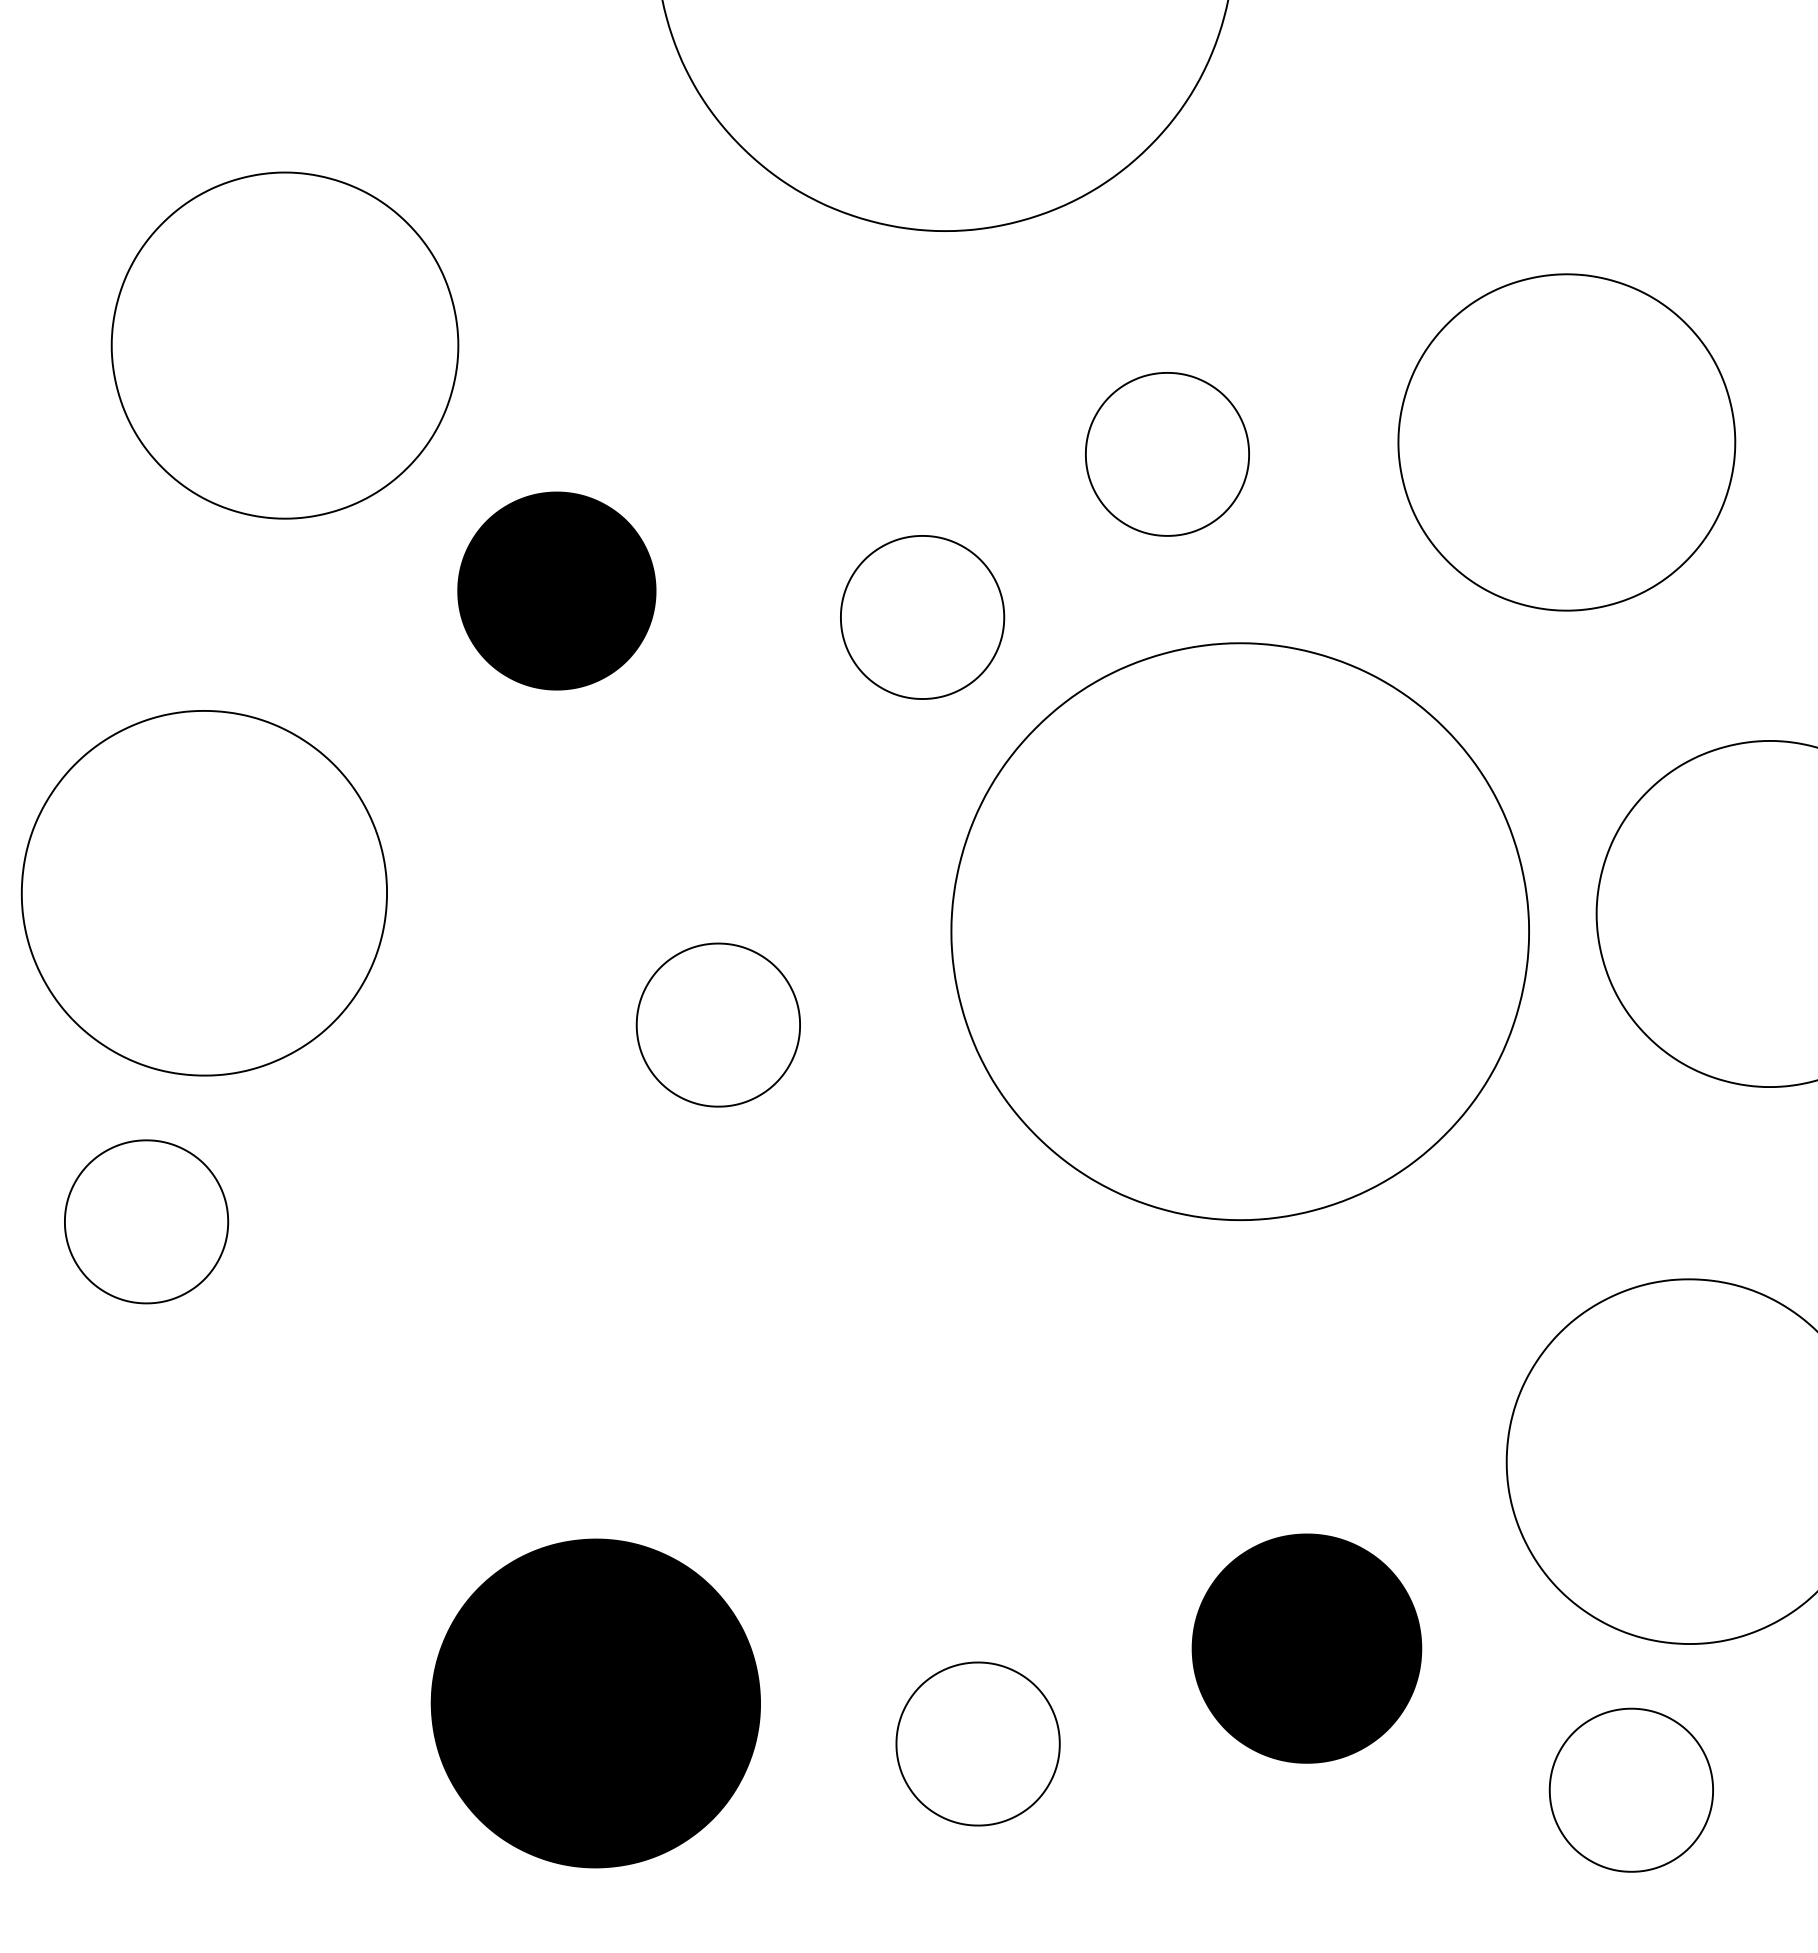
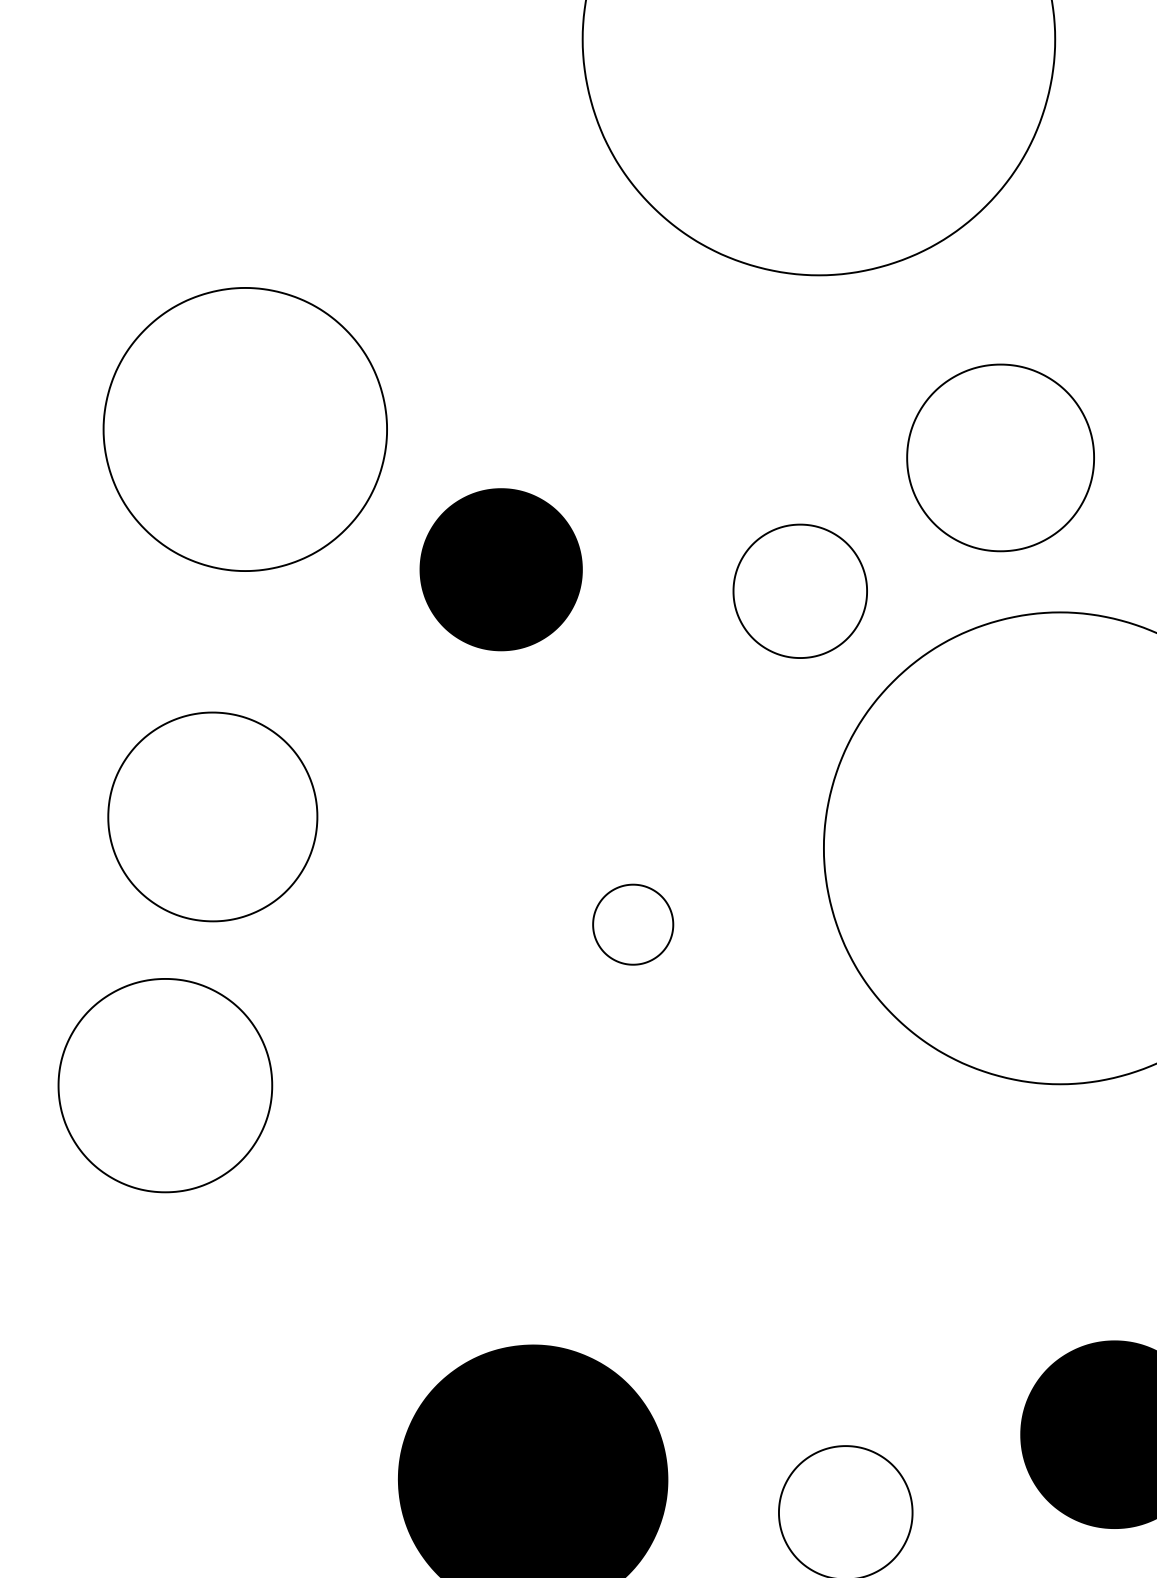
part: (284, 345) -> (244, 429), moved
part: (1167, 454) -> (1000, 458), size x1.4
part: (203, 893) -> (212, 817), size x0.7
part: (717, 1024) -> (632, 924), size x0.6
part: (146, 1221) -> (165, 1085), size x1.6

